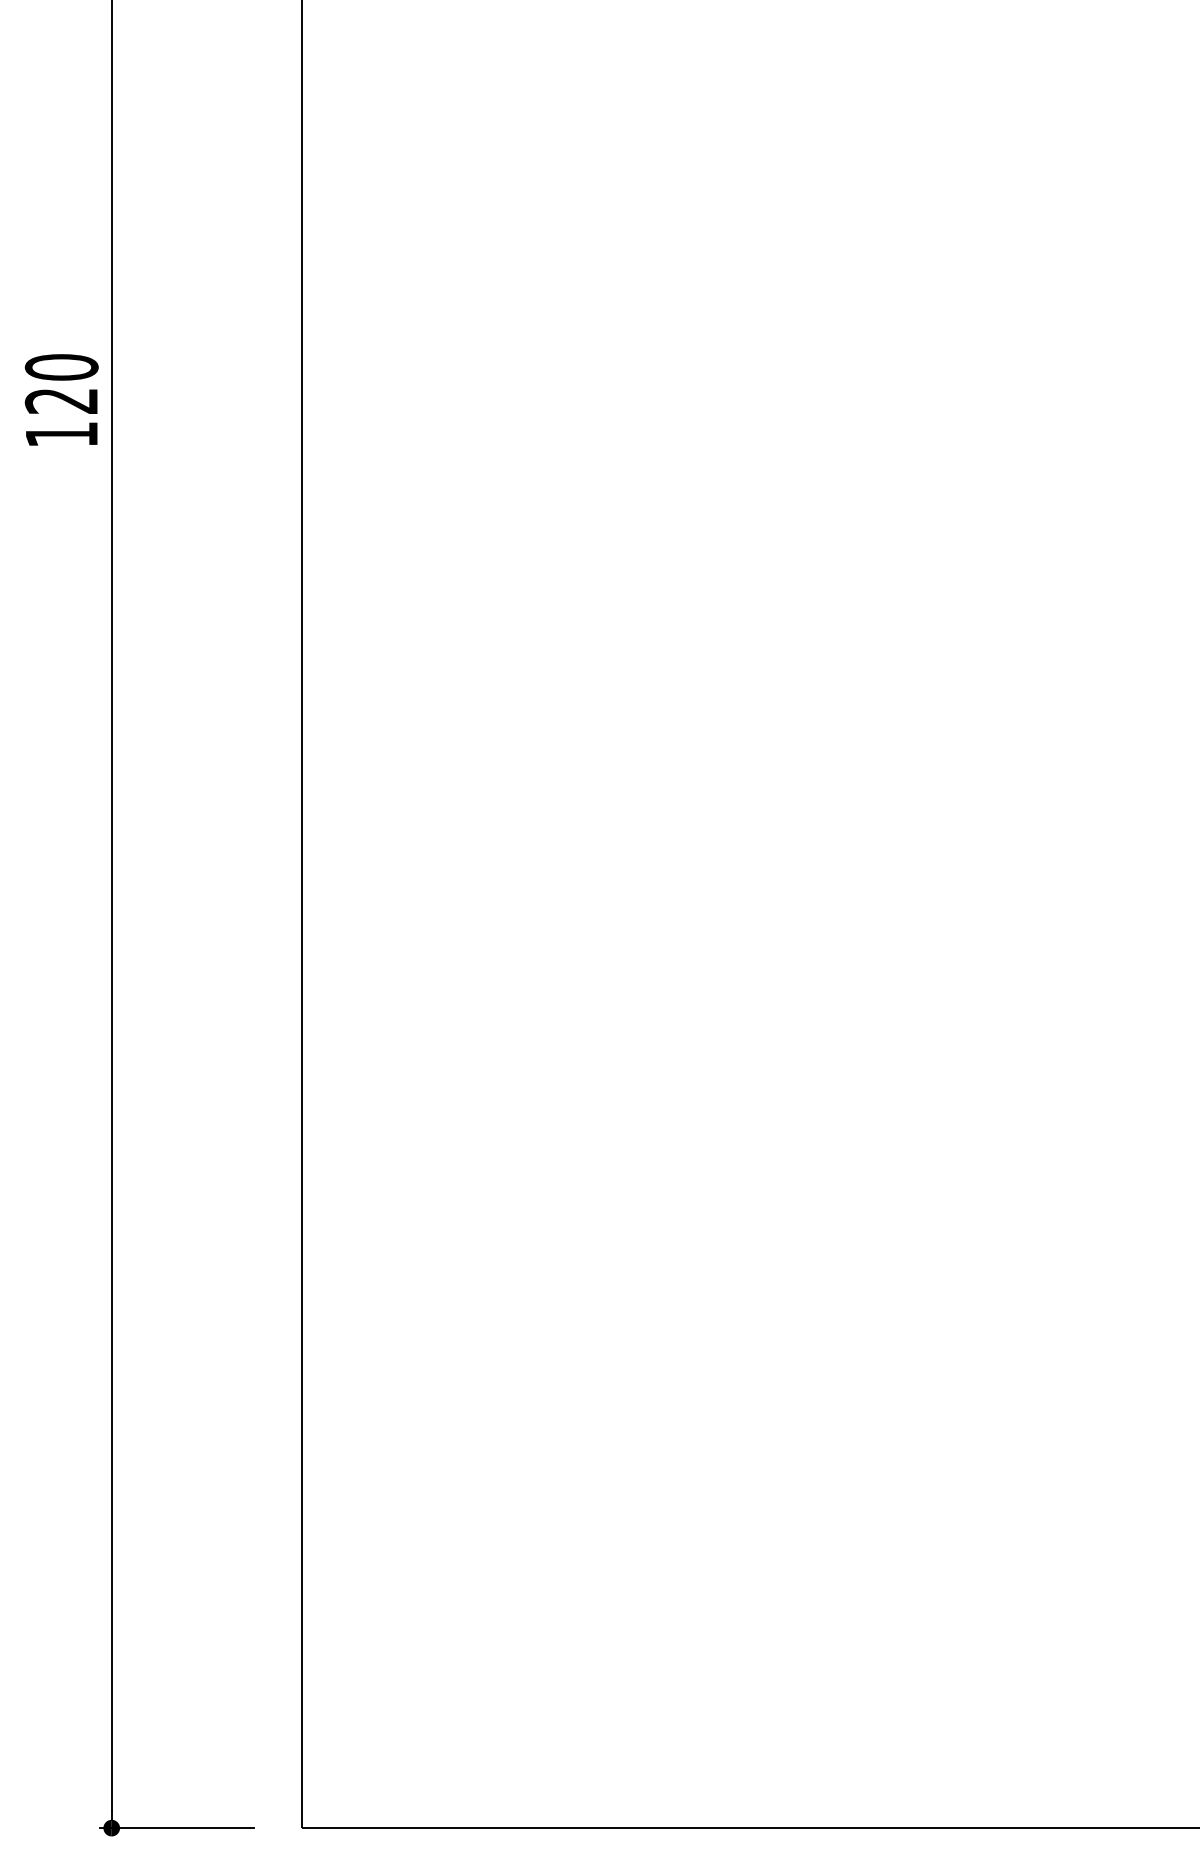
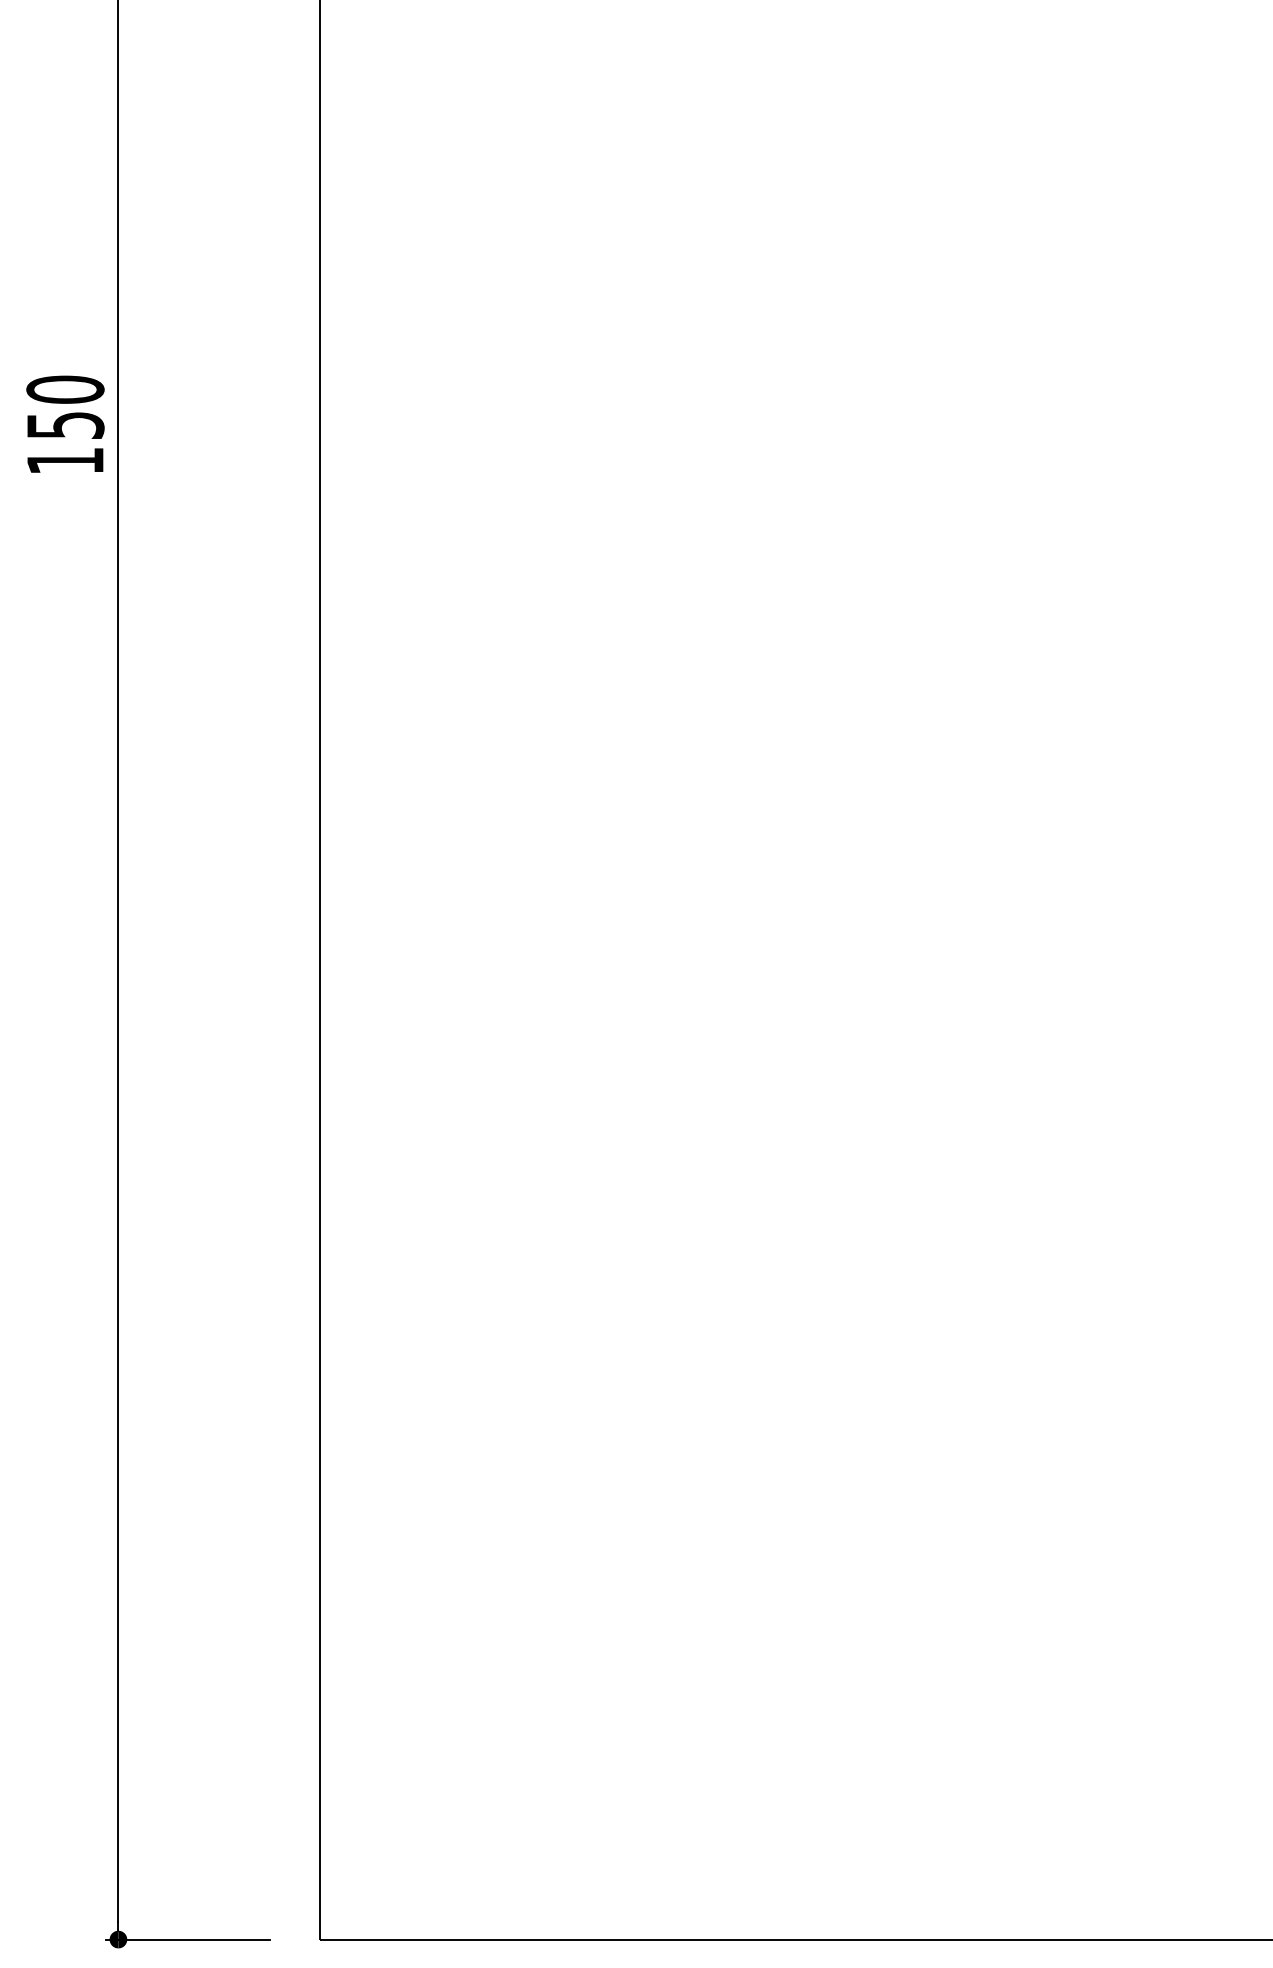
text: (61, 401) -> (65, 425), 120 -> 150

